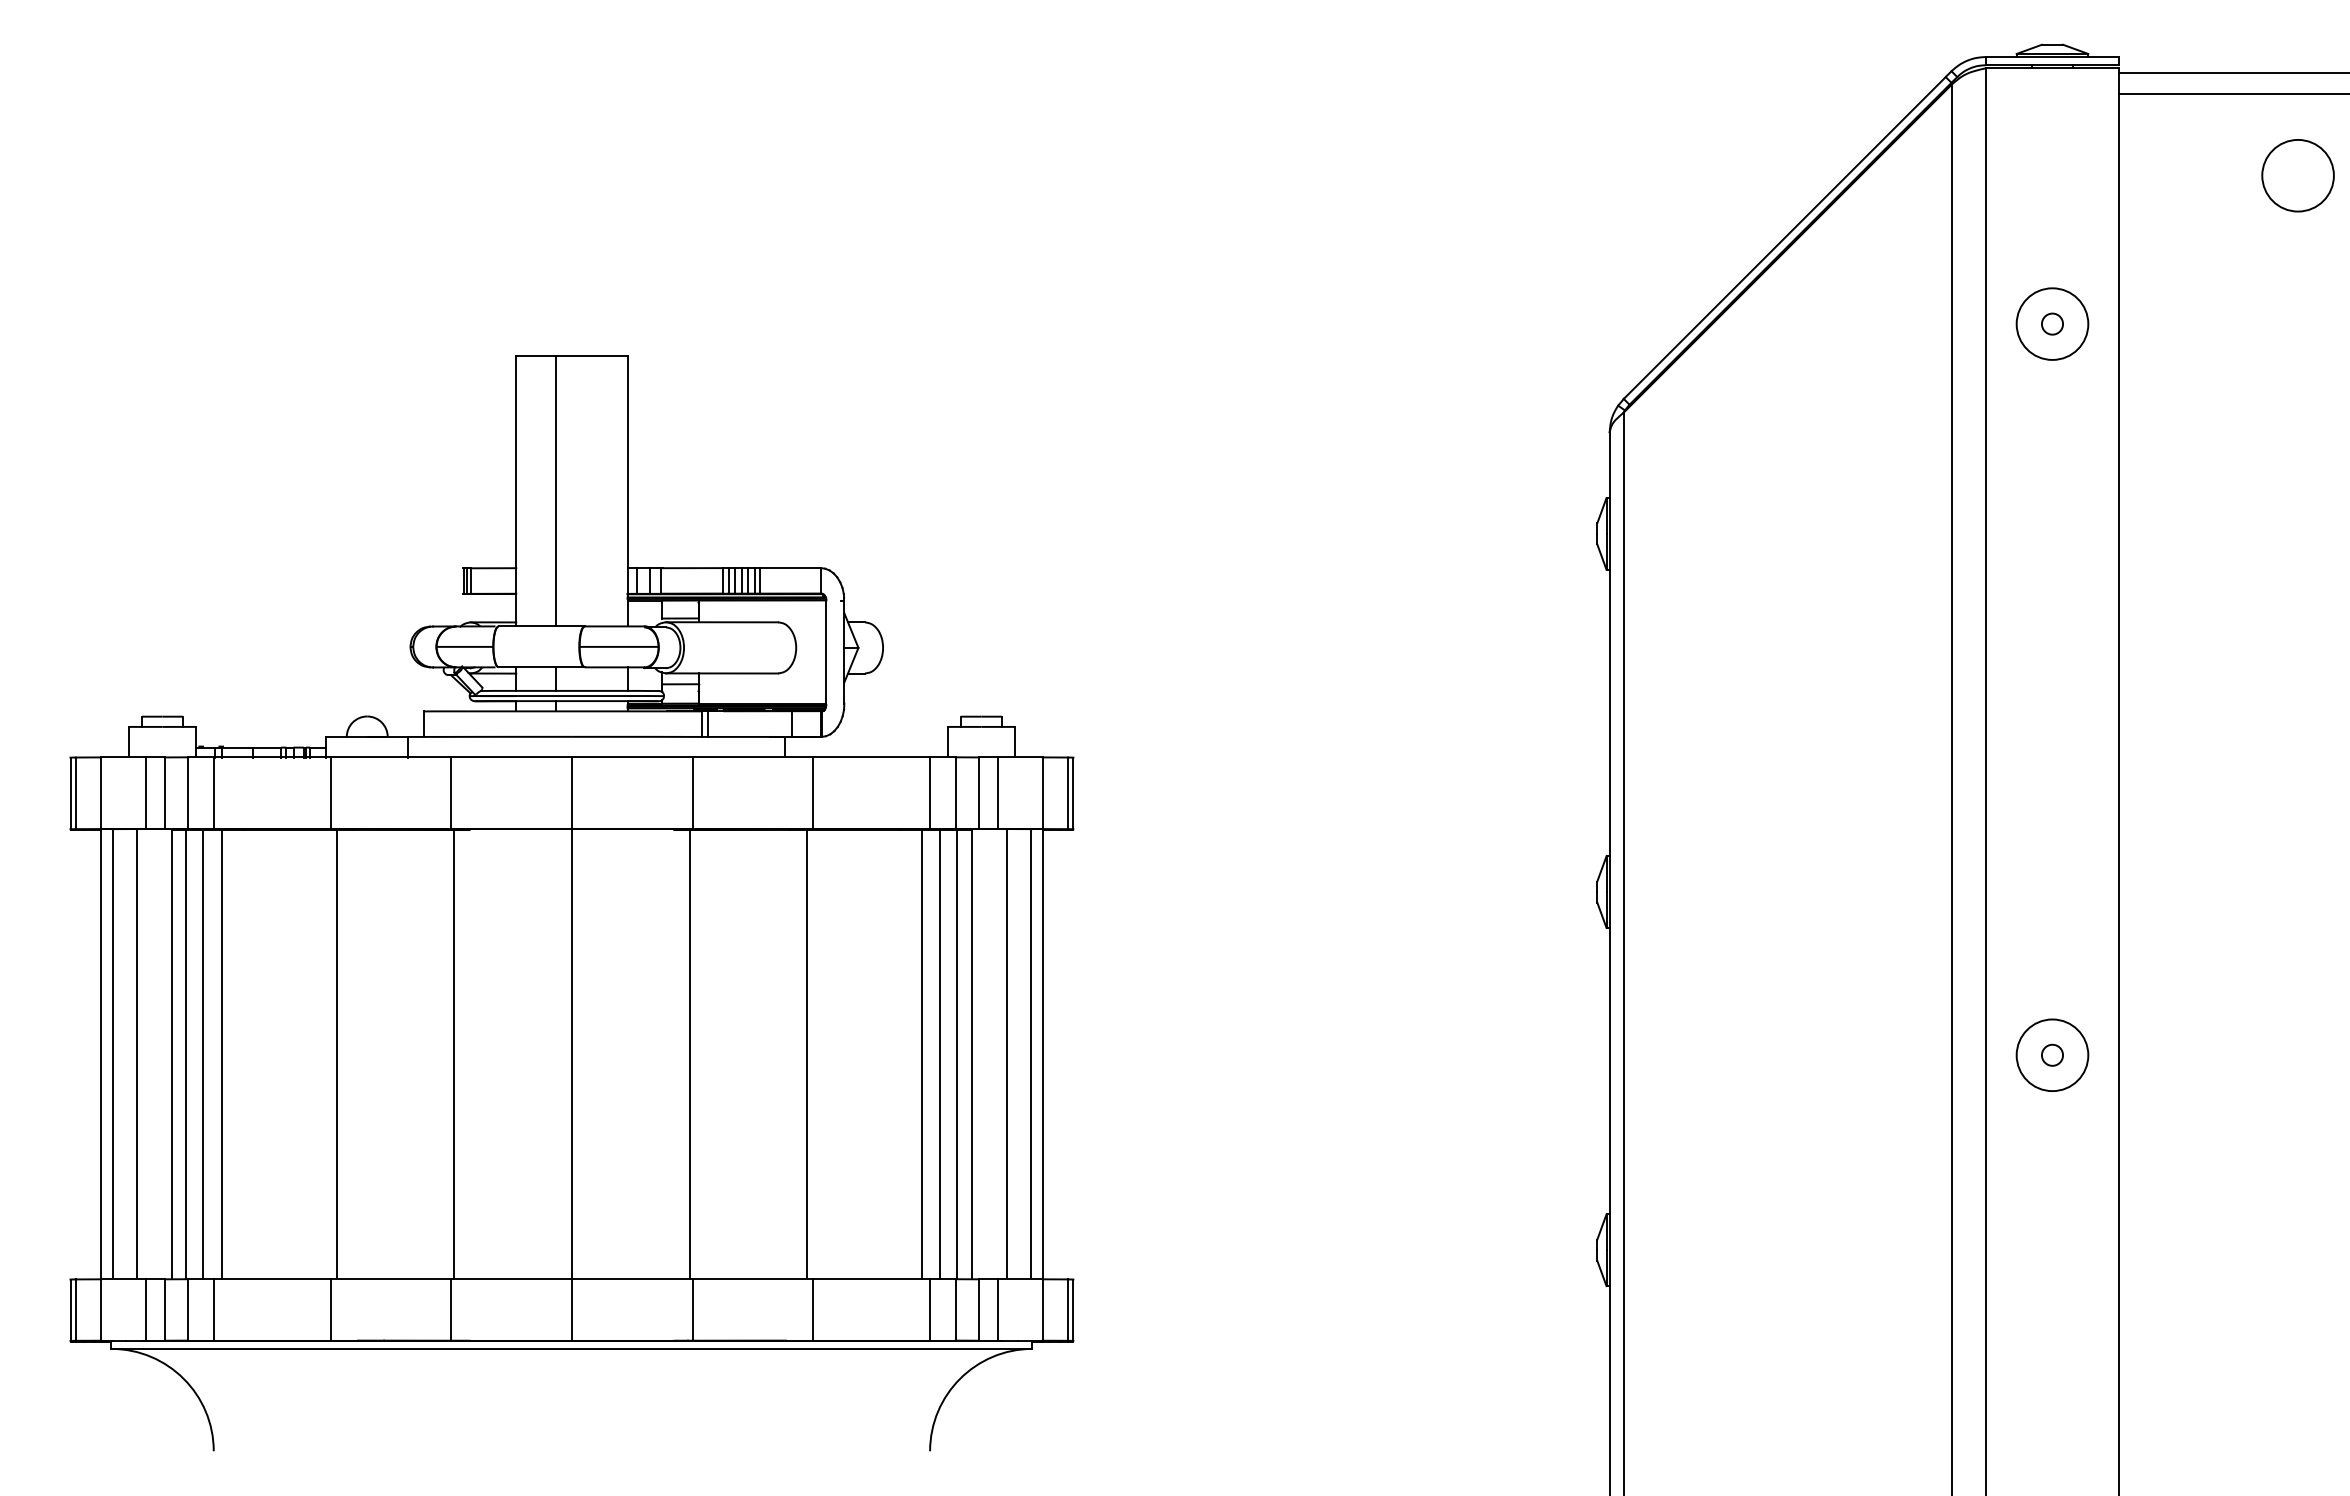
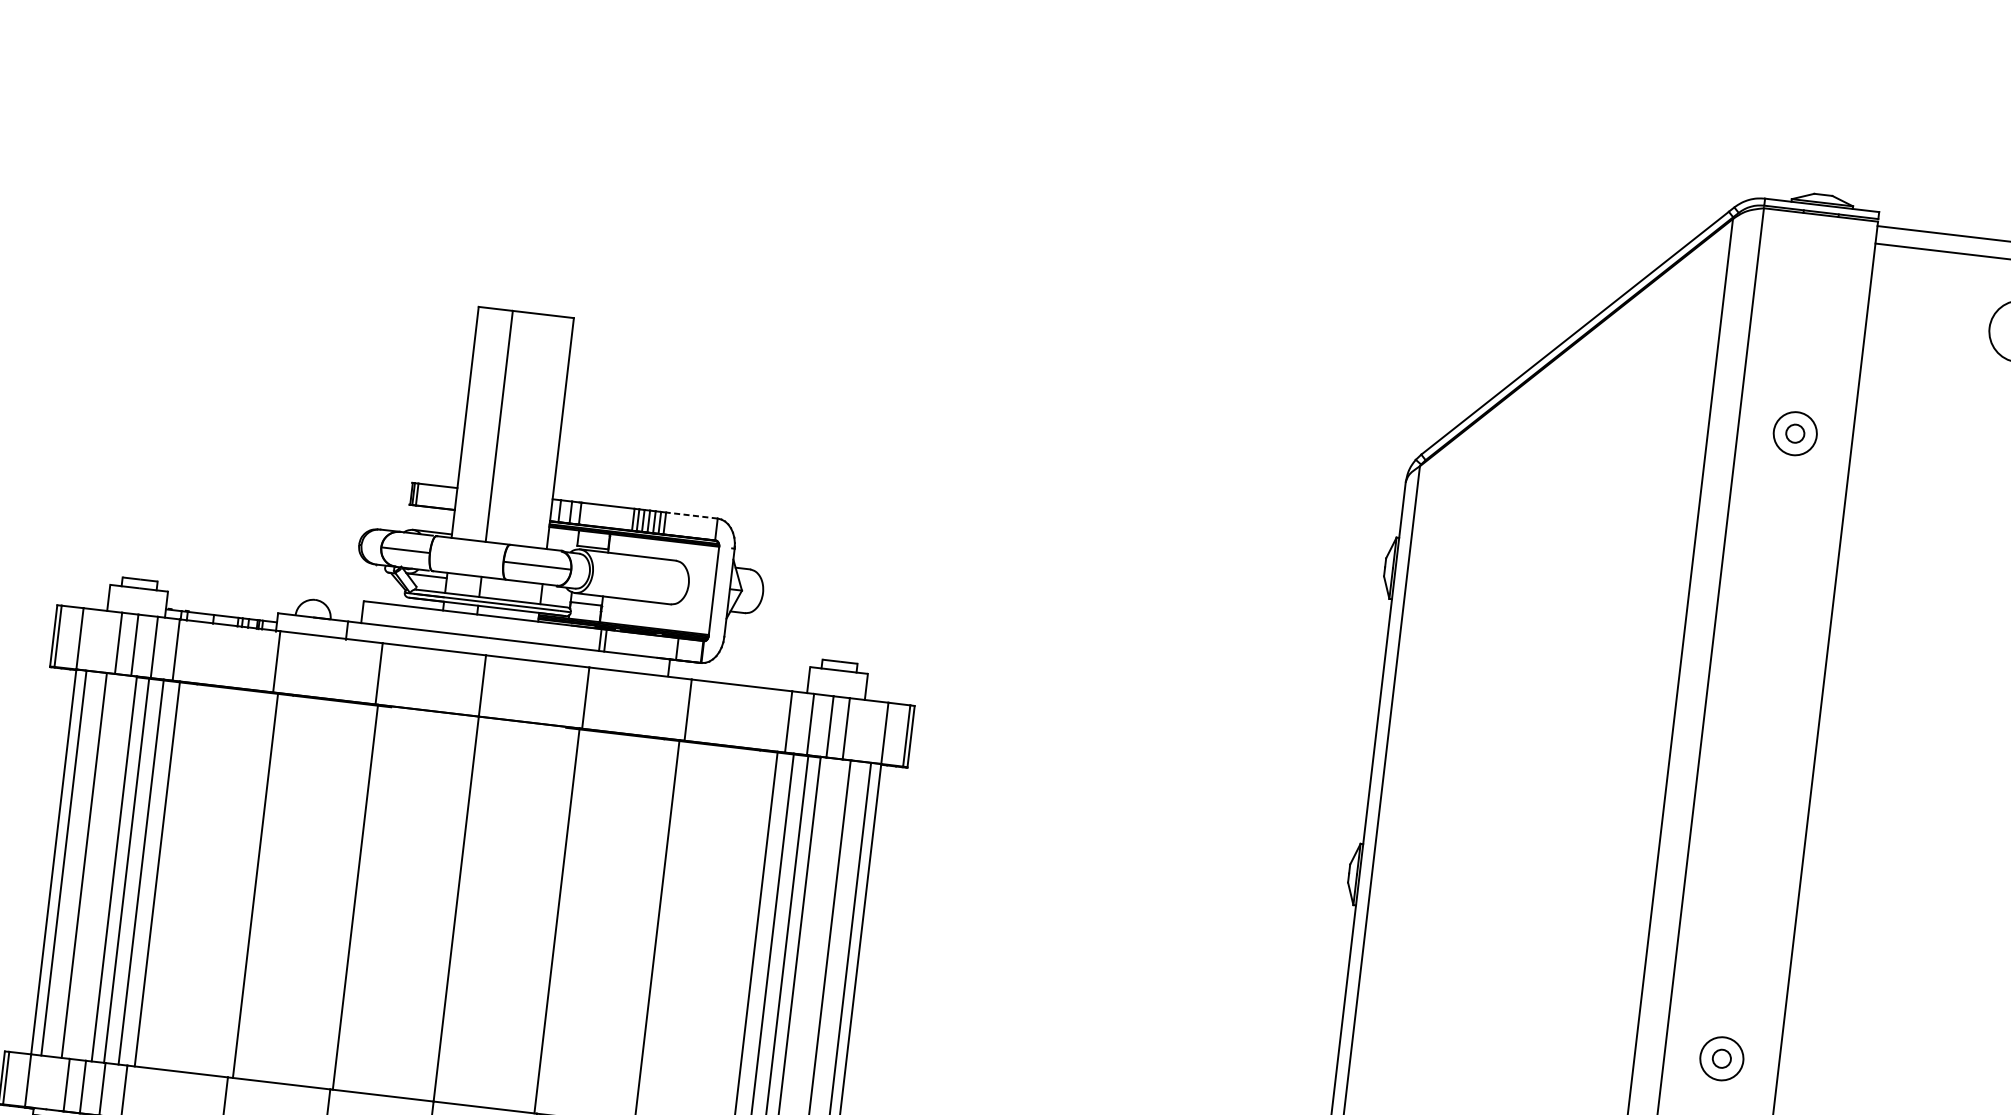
circle: (2052, 323) -> (1795, 433), size x0.7
line: (790, 568) -> (691, 515), solid -> dashed
circle: (2052, 1055) -> (1721, 1058), size x0.7

